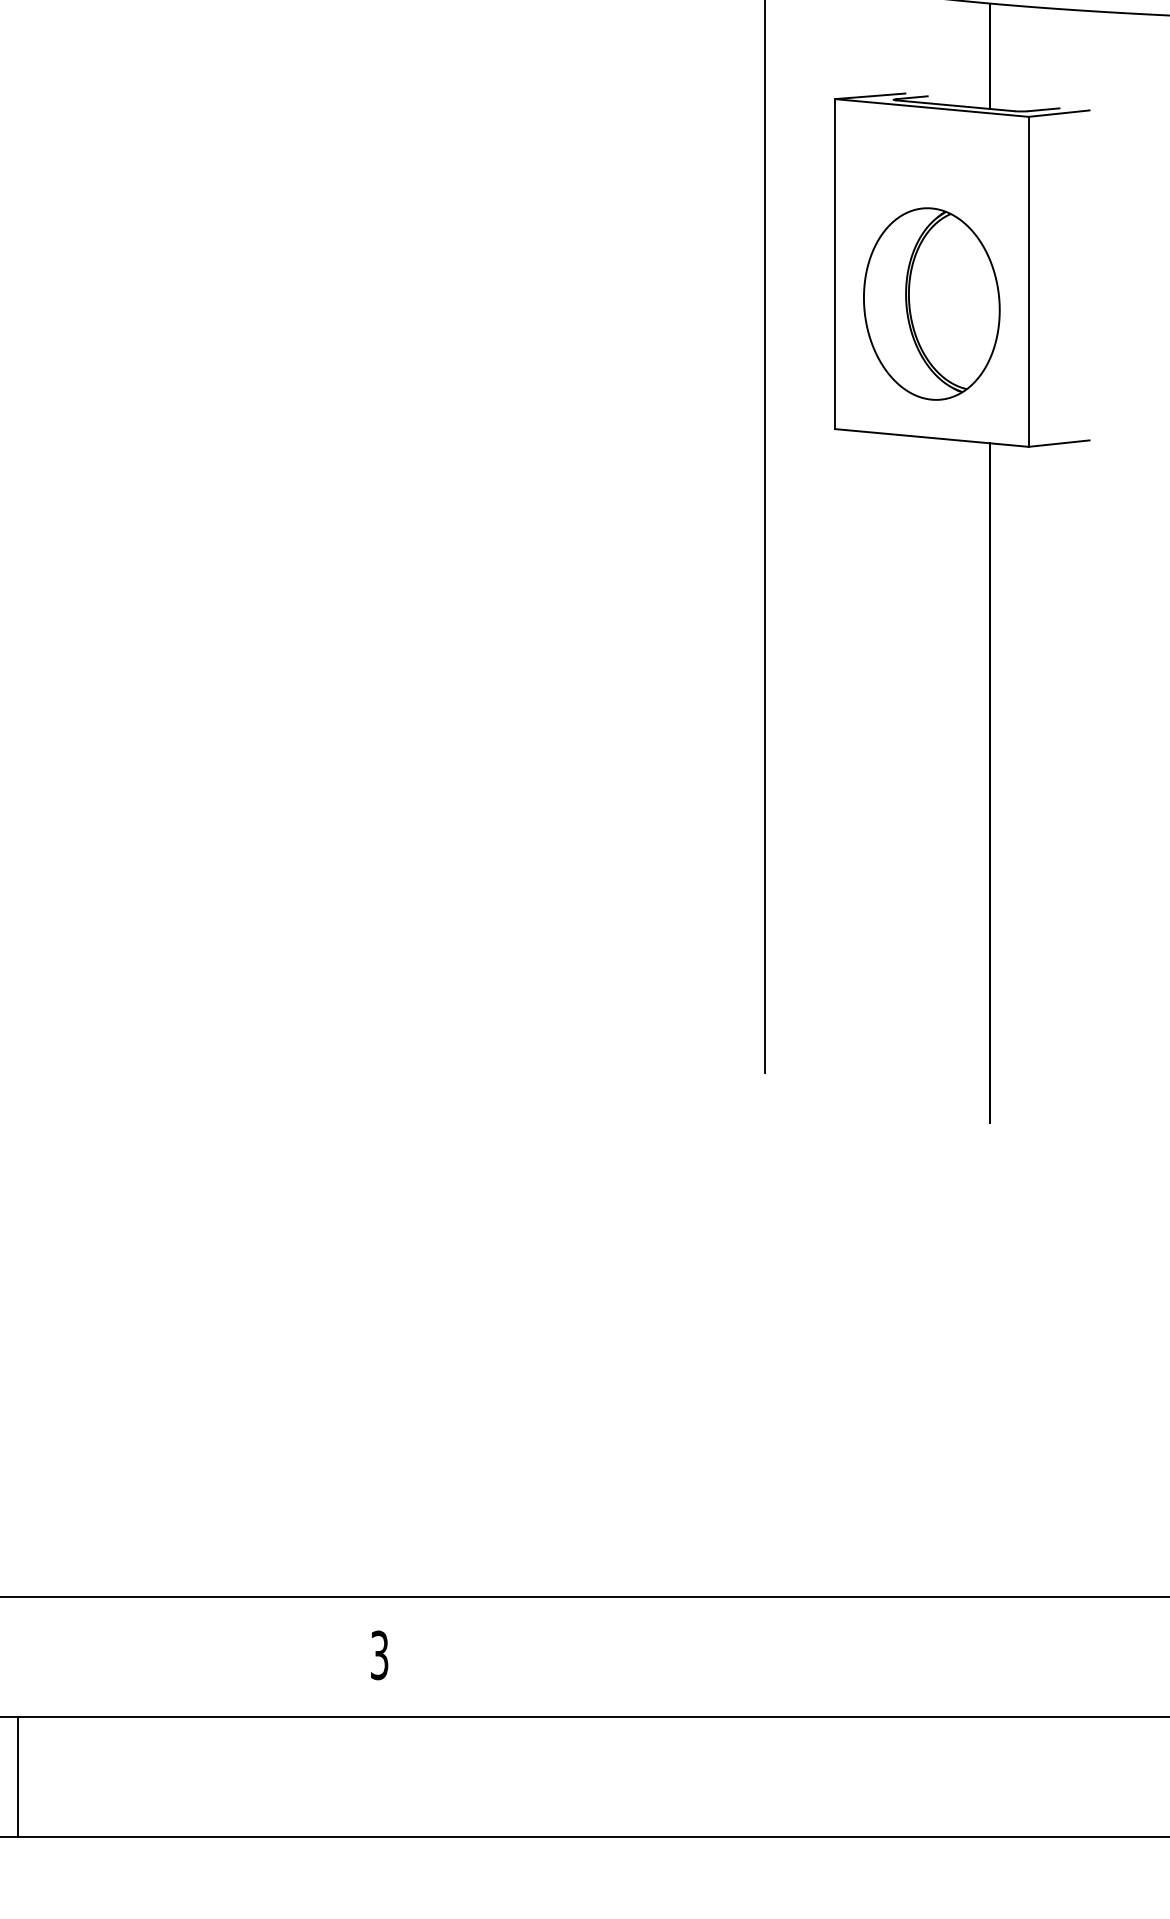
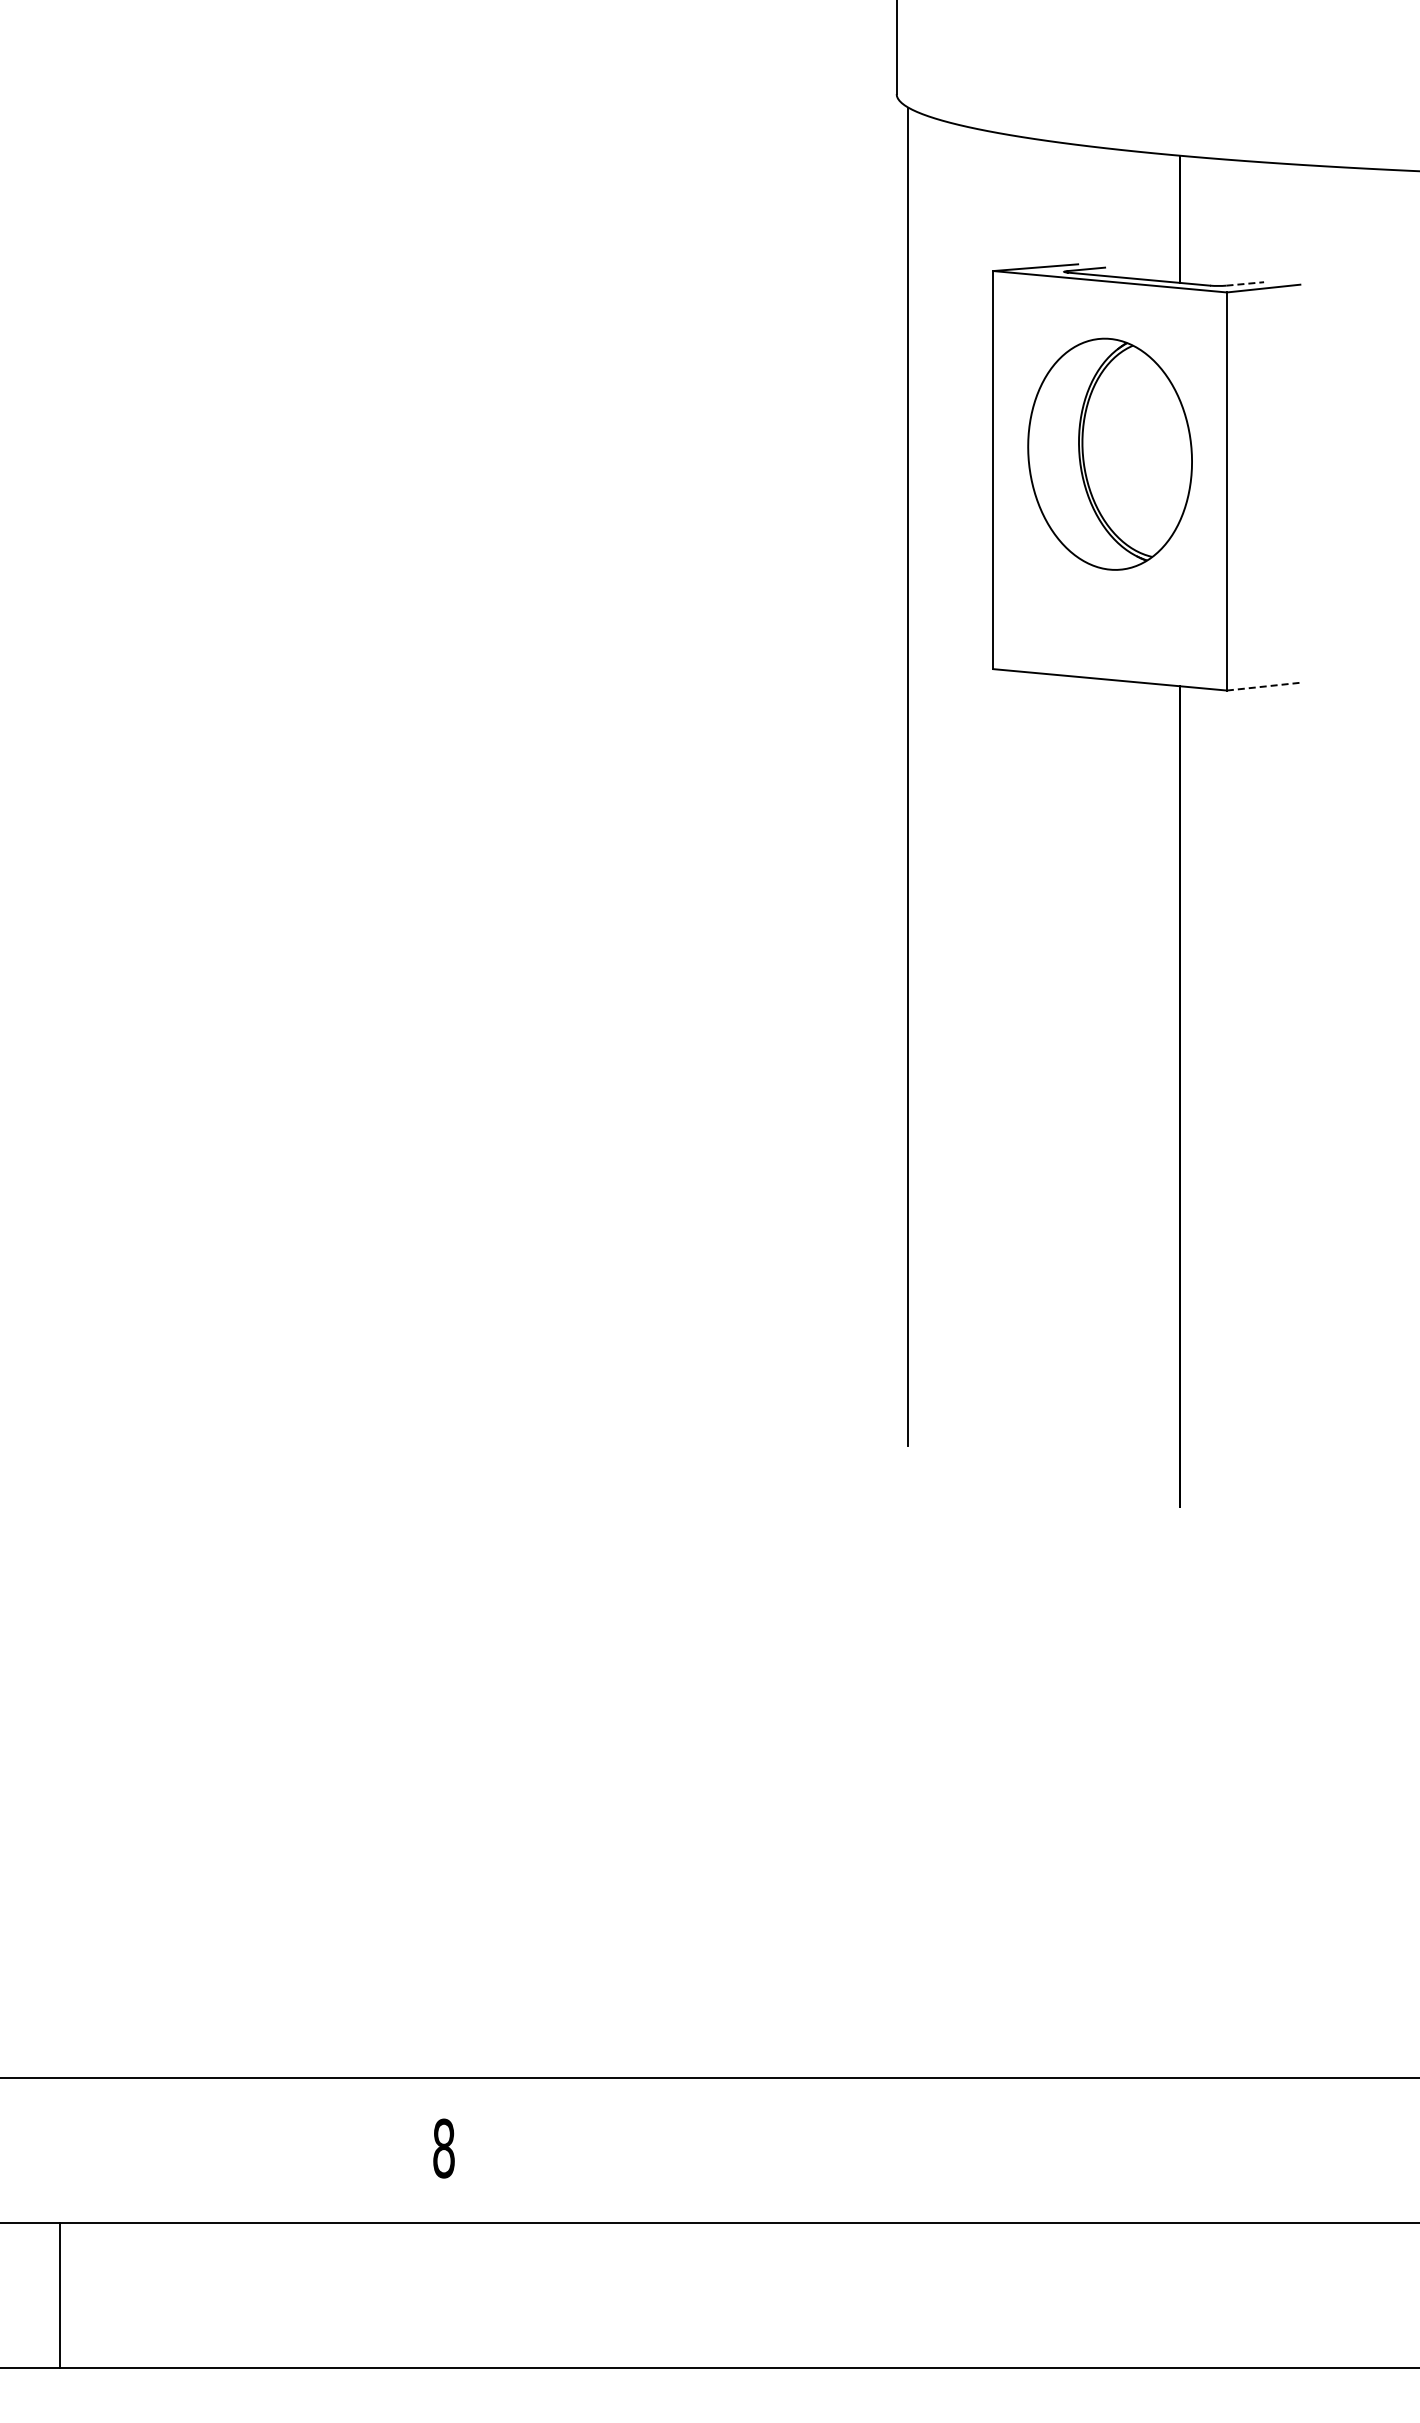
line: (1044, 109) -> (1245, 283), solid -> dashed
part: (931, 303) -> (1109, 453), moved
line: (1058, 443) -> (1263, 686), solid -> dashed
text: (379, 1655) -> (443, 2148), 3 -> 8
line: (18, 1776) -> (60, 2294), moved

